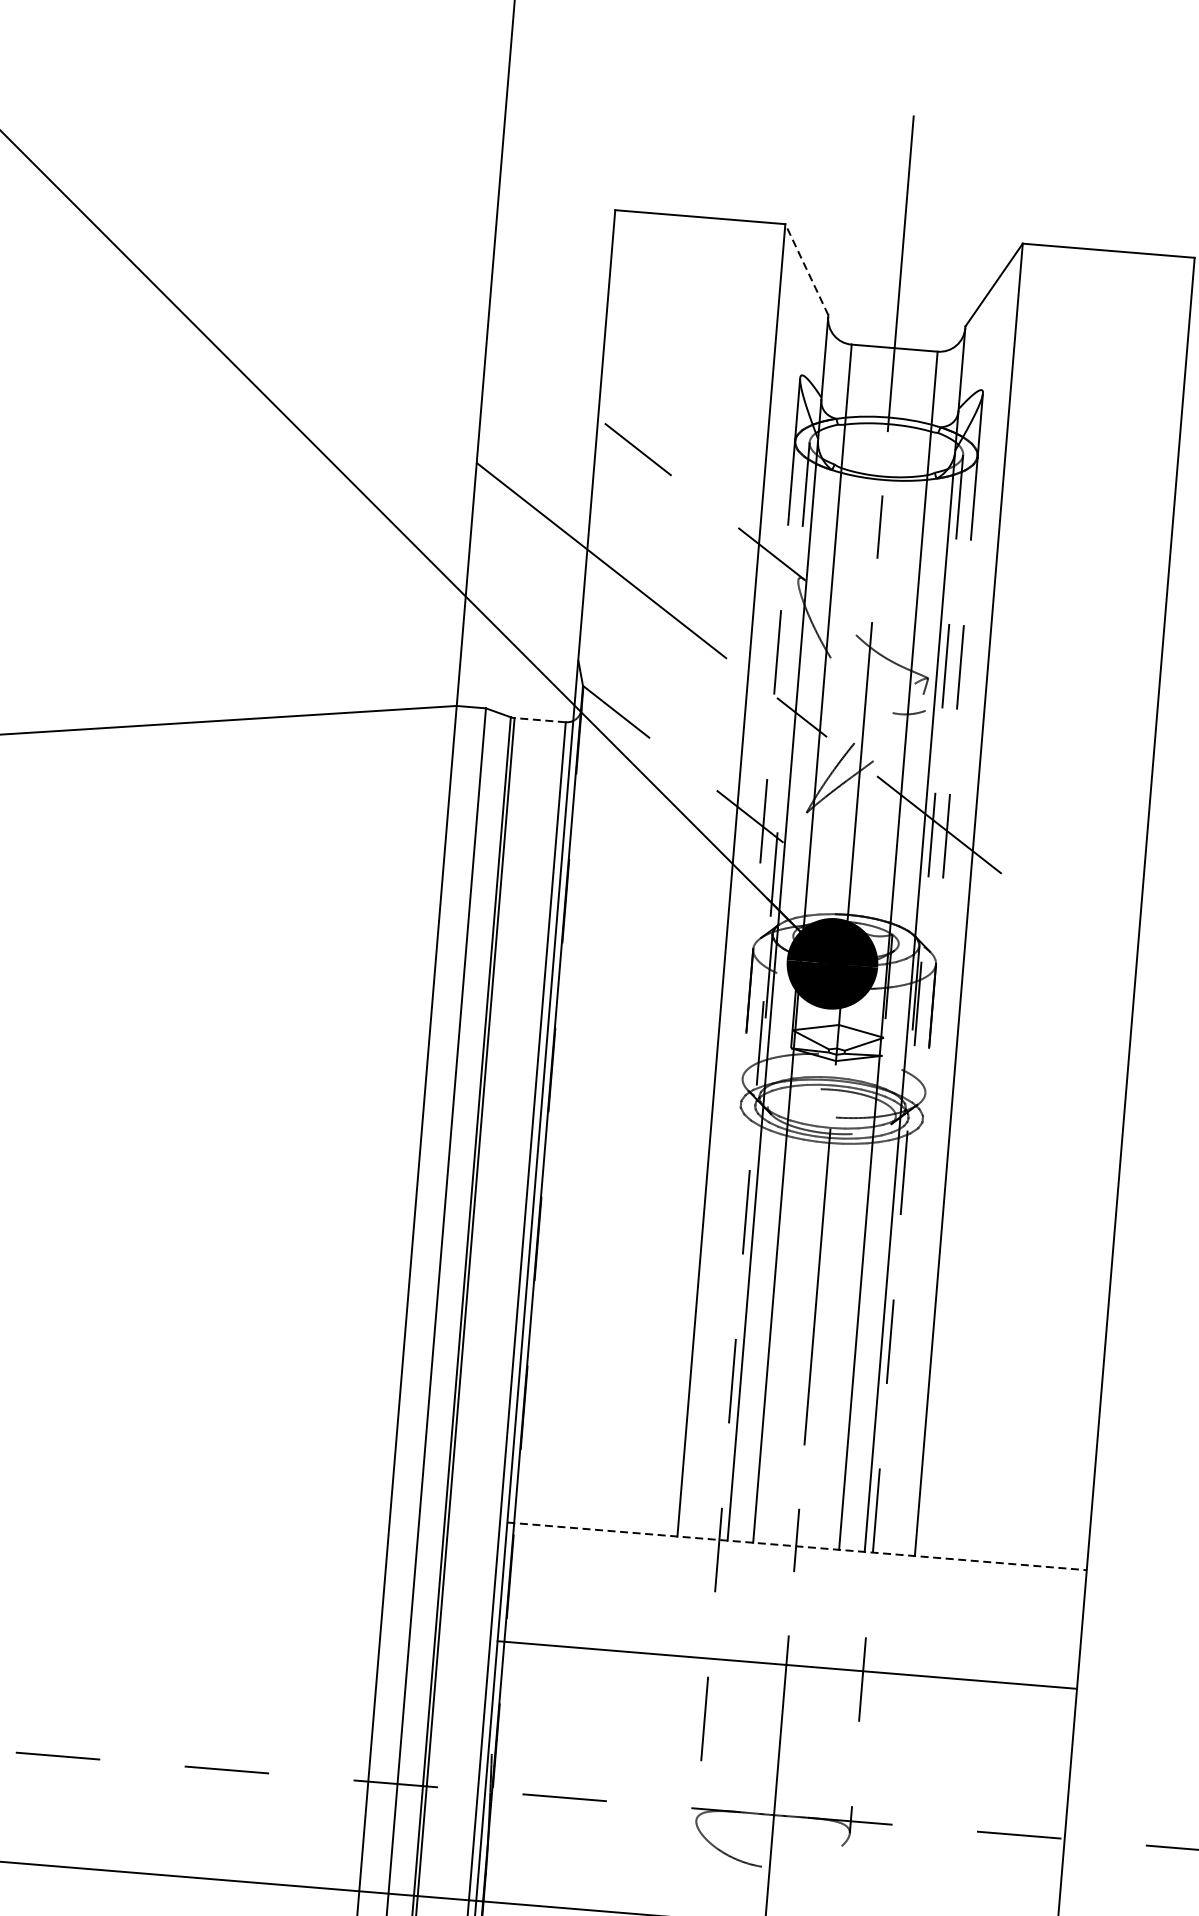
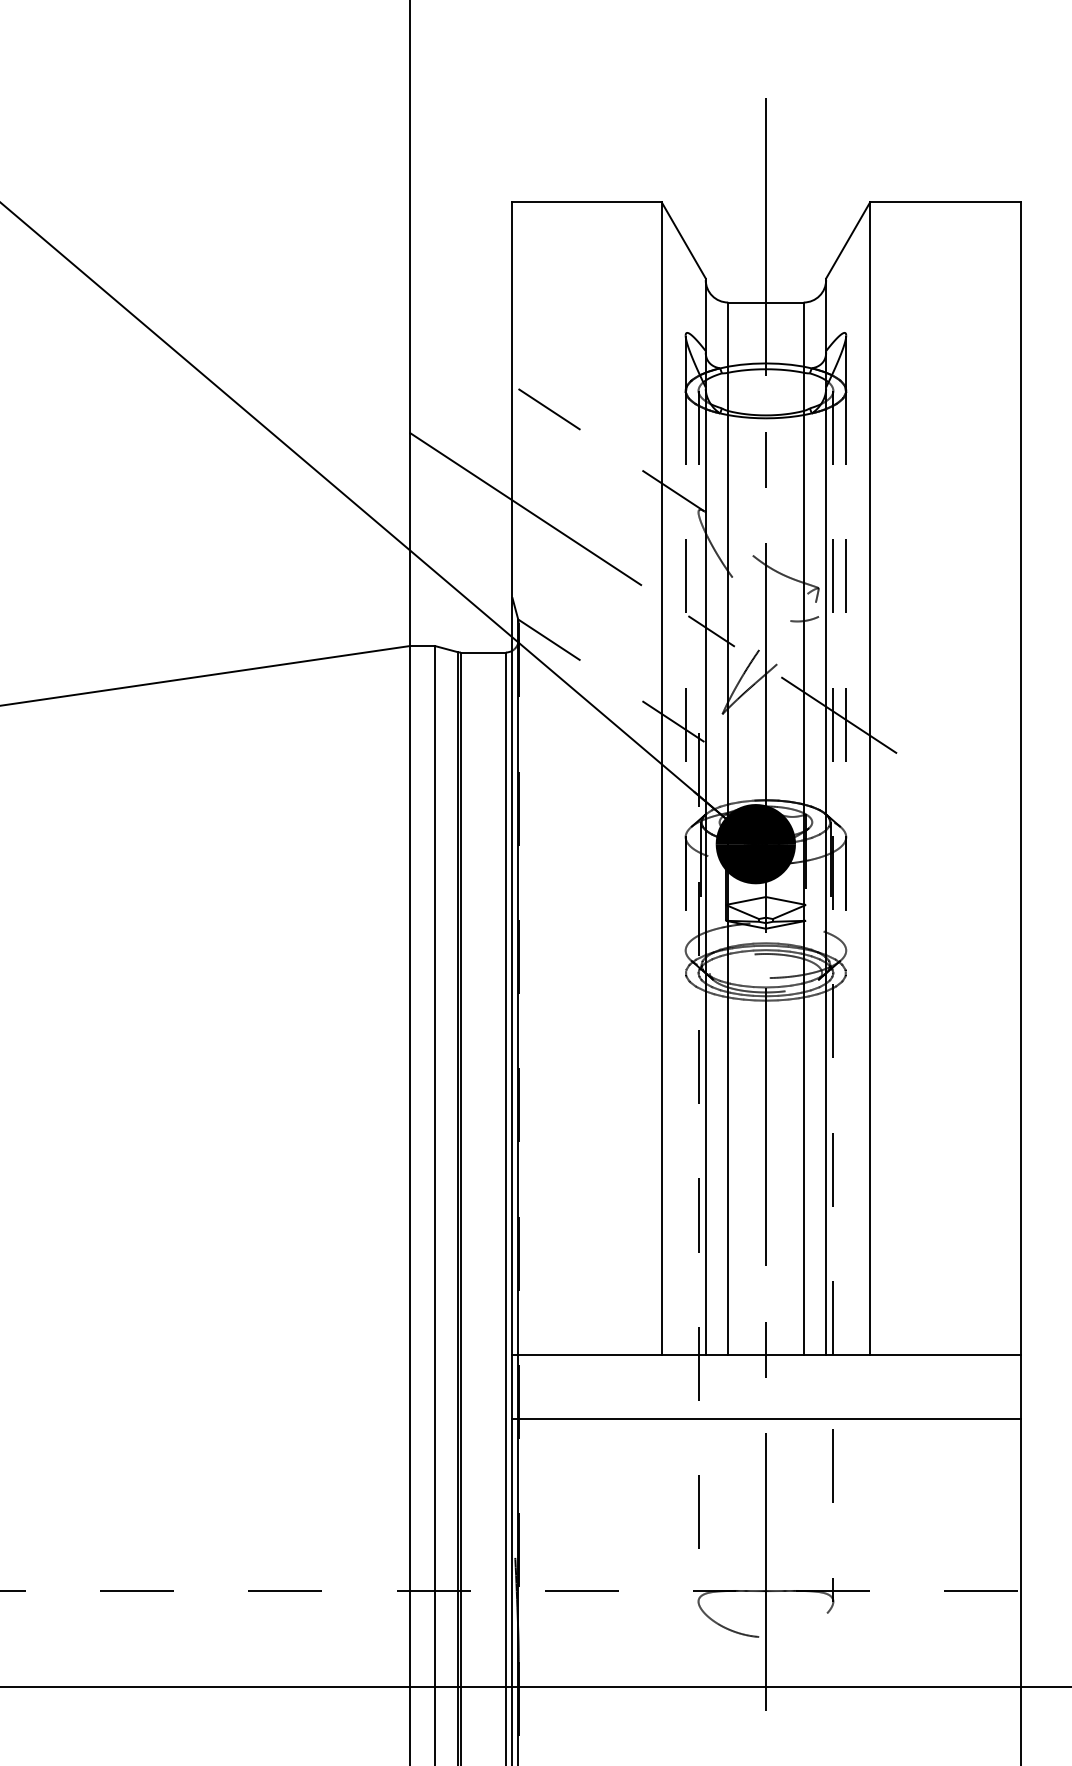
line: (806, 268) -> (683, 239), dashed -> solid
line: (539, 720) -> (482, 652), dashed -> solid
line: (797, 1545) -> (767, 1354), dashed -> solid
line: (786, 1665) -> (766, 1419), moved

